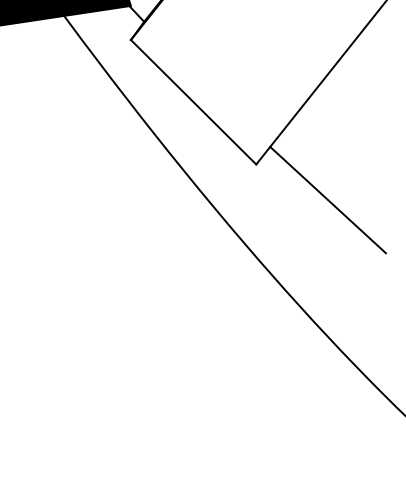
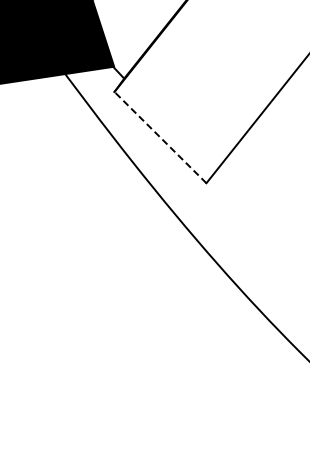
line: (193, 102) -> (160, 137), solid -> dashed
line: (327, 200) -> (258, 209), removed

